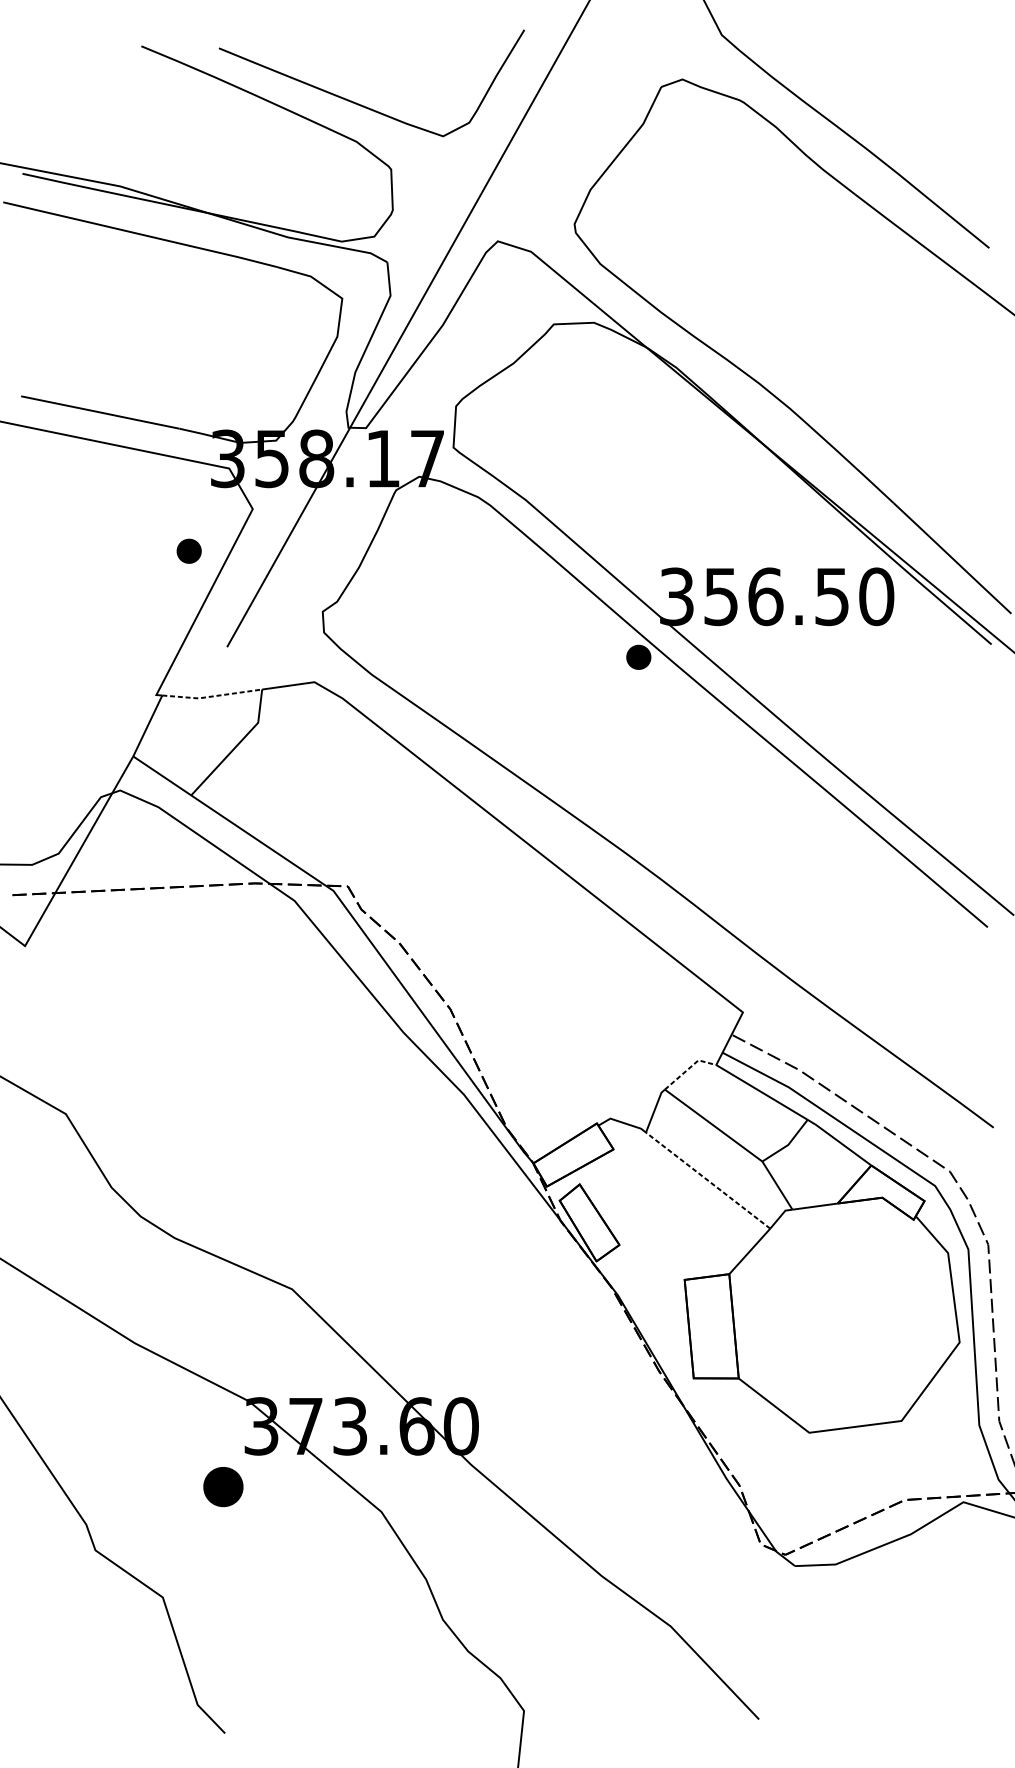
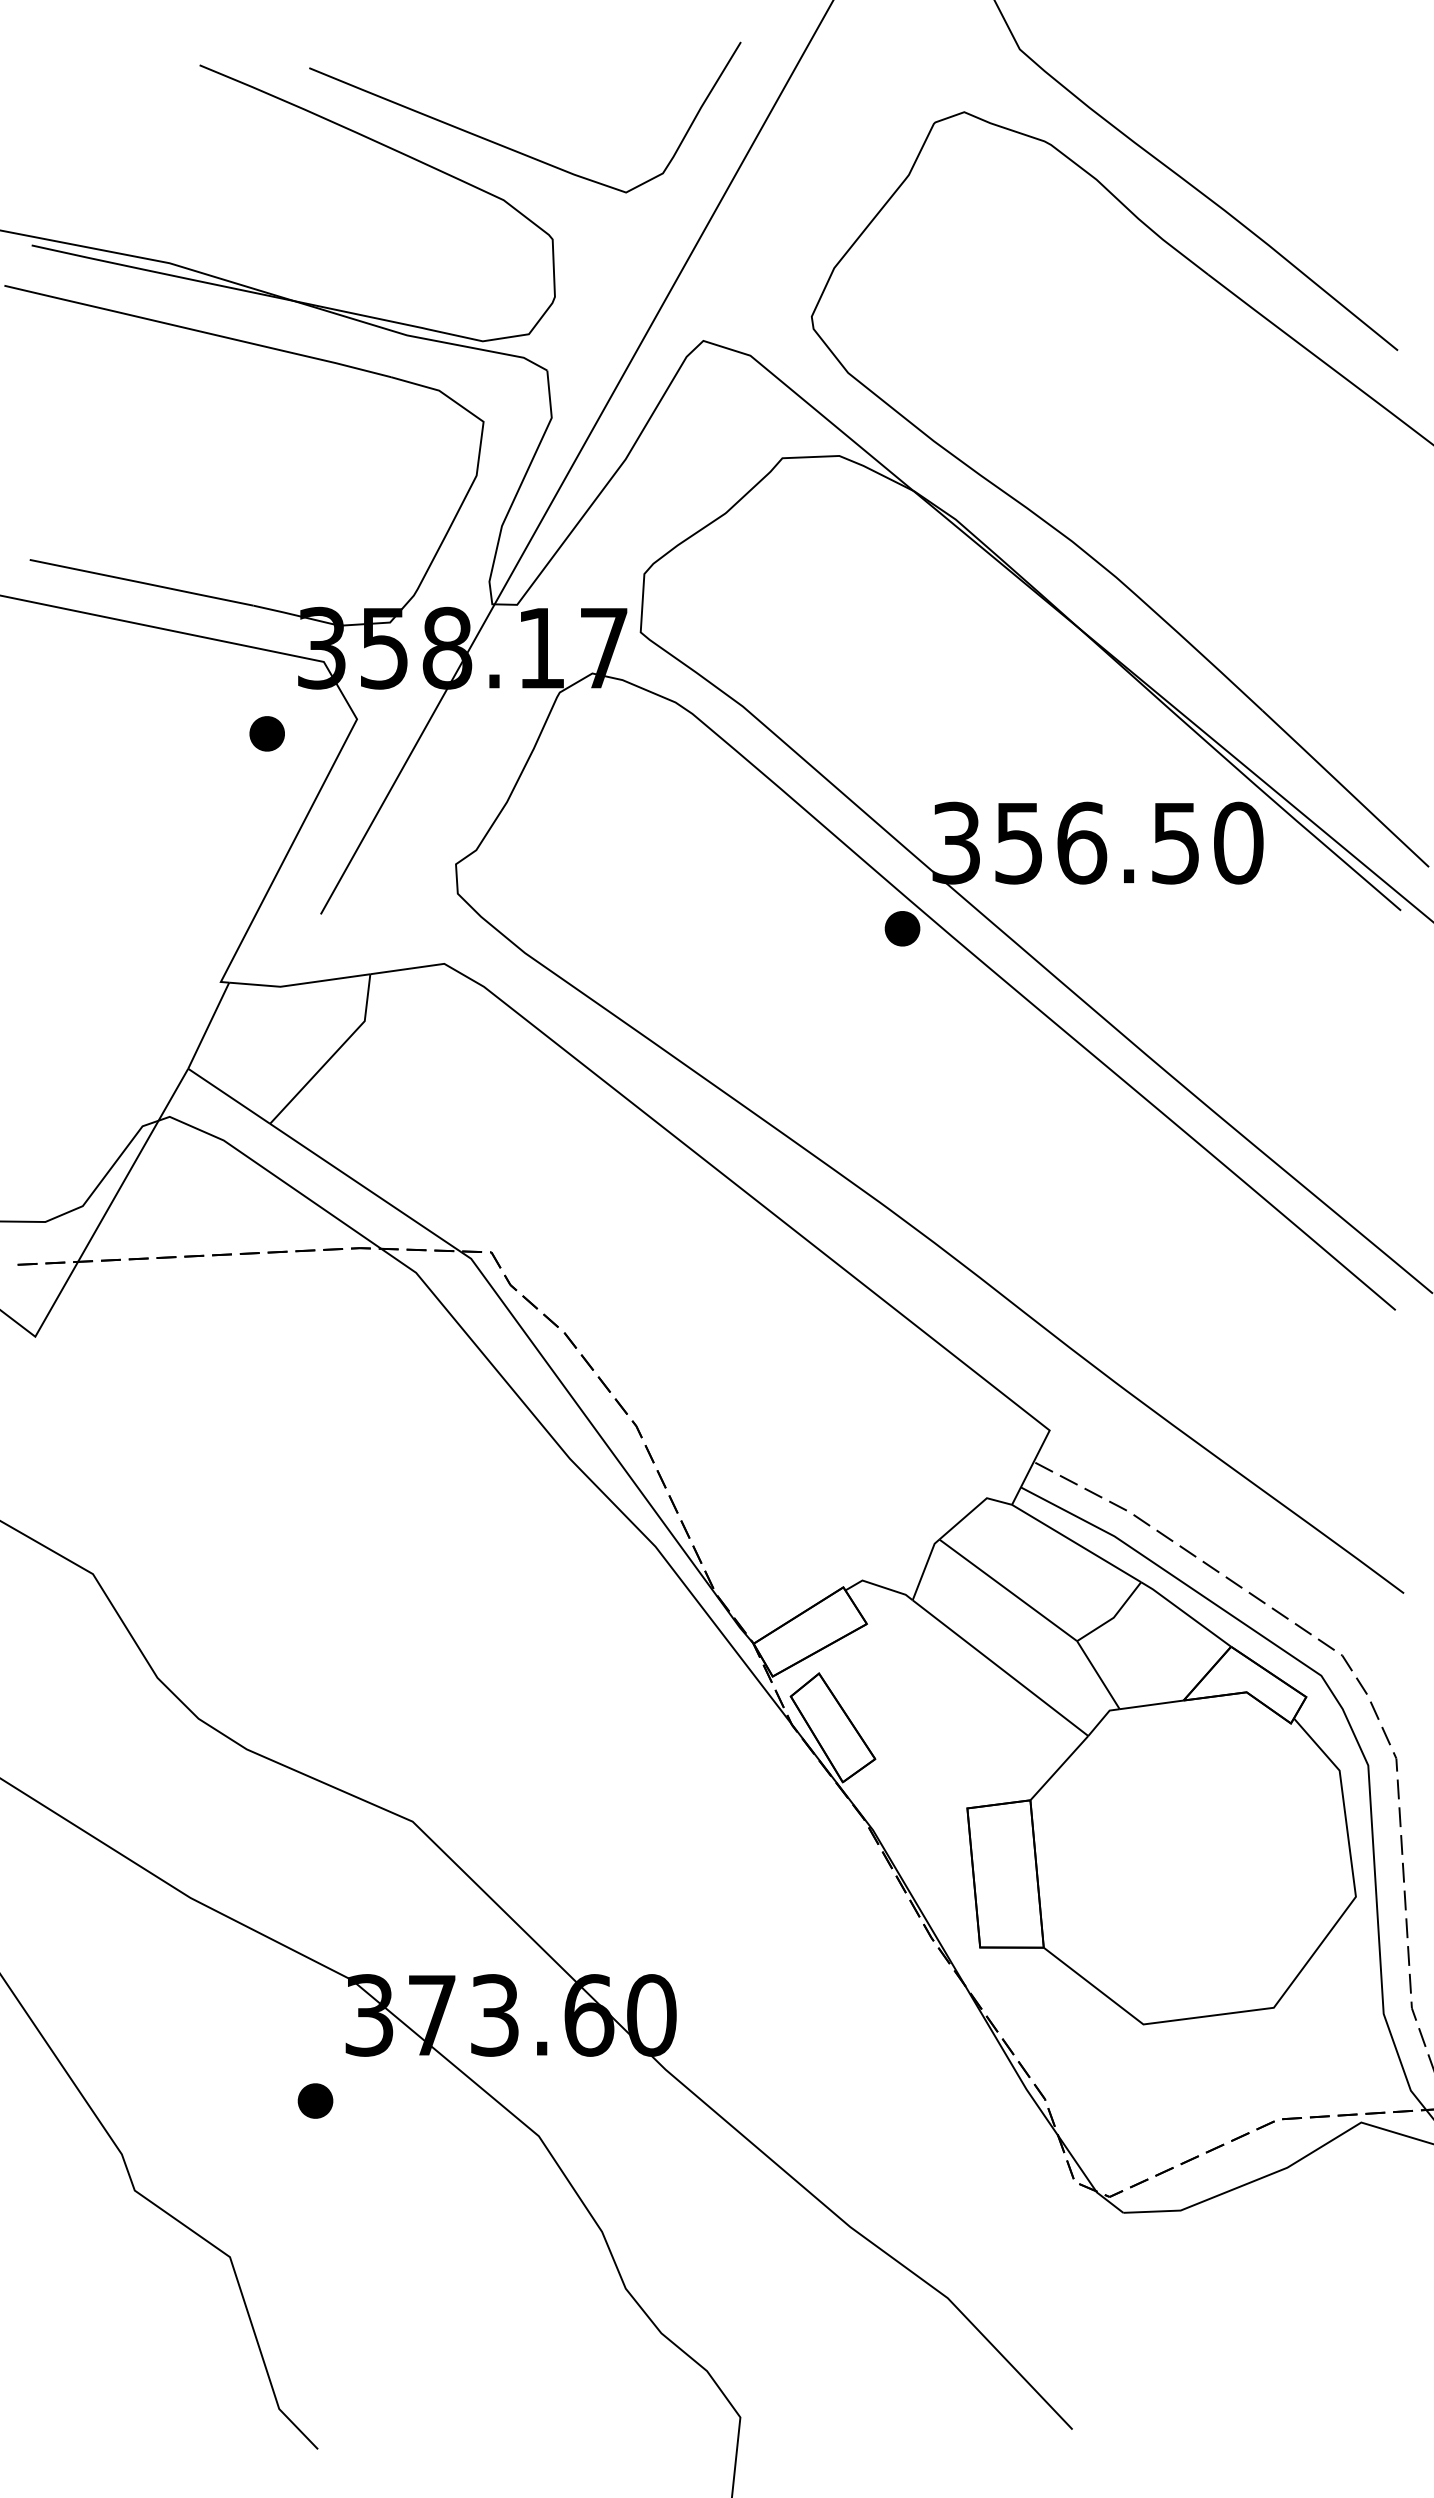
part: (188, 551) -> (266, 733), moved
line: (212, 696) -> (299, 984), dashed -> solid
line: (689, 1069) -> (973, 1510), dashed -> solid
line: (708, 1180) -> (1000, 1668), dashed -> solid
part: (223, 1486) -> (315, 2100), size x0.62

